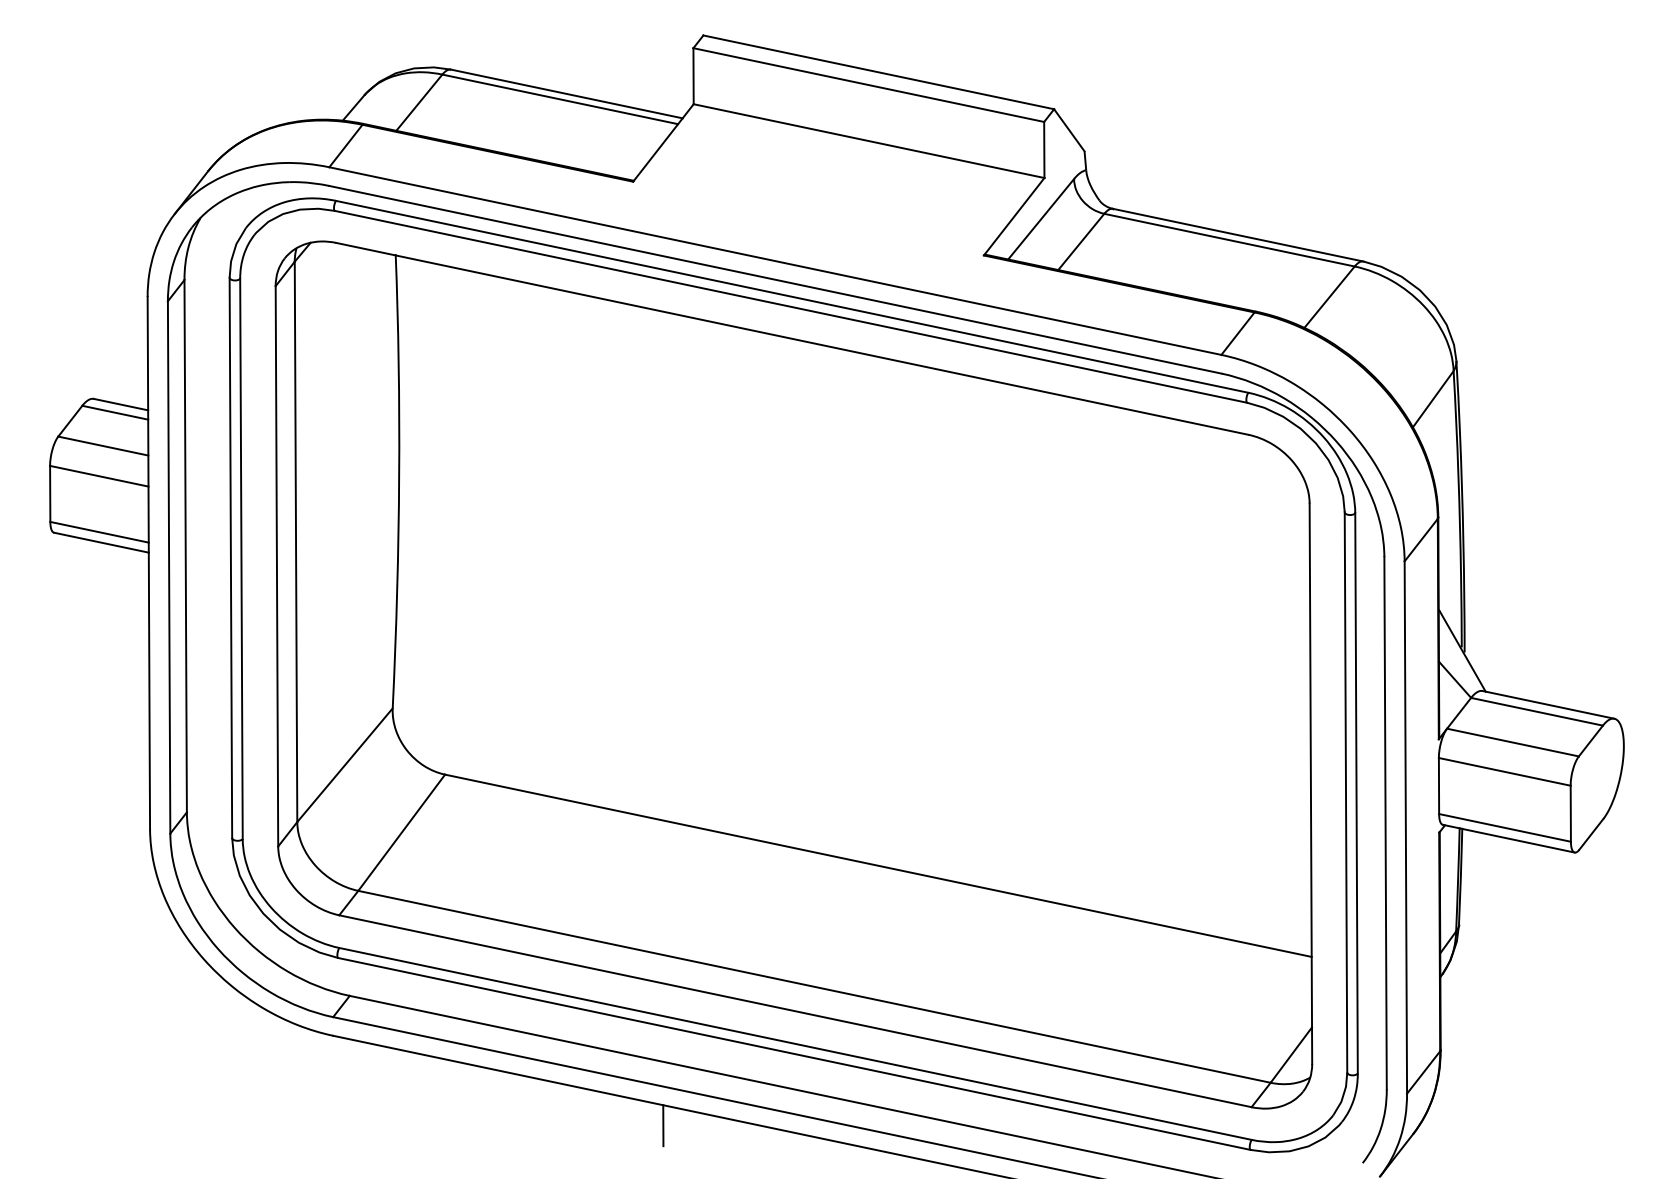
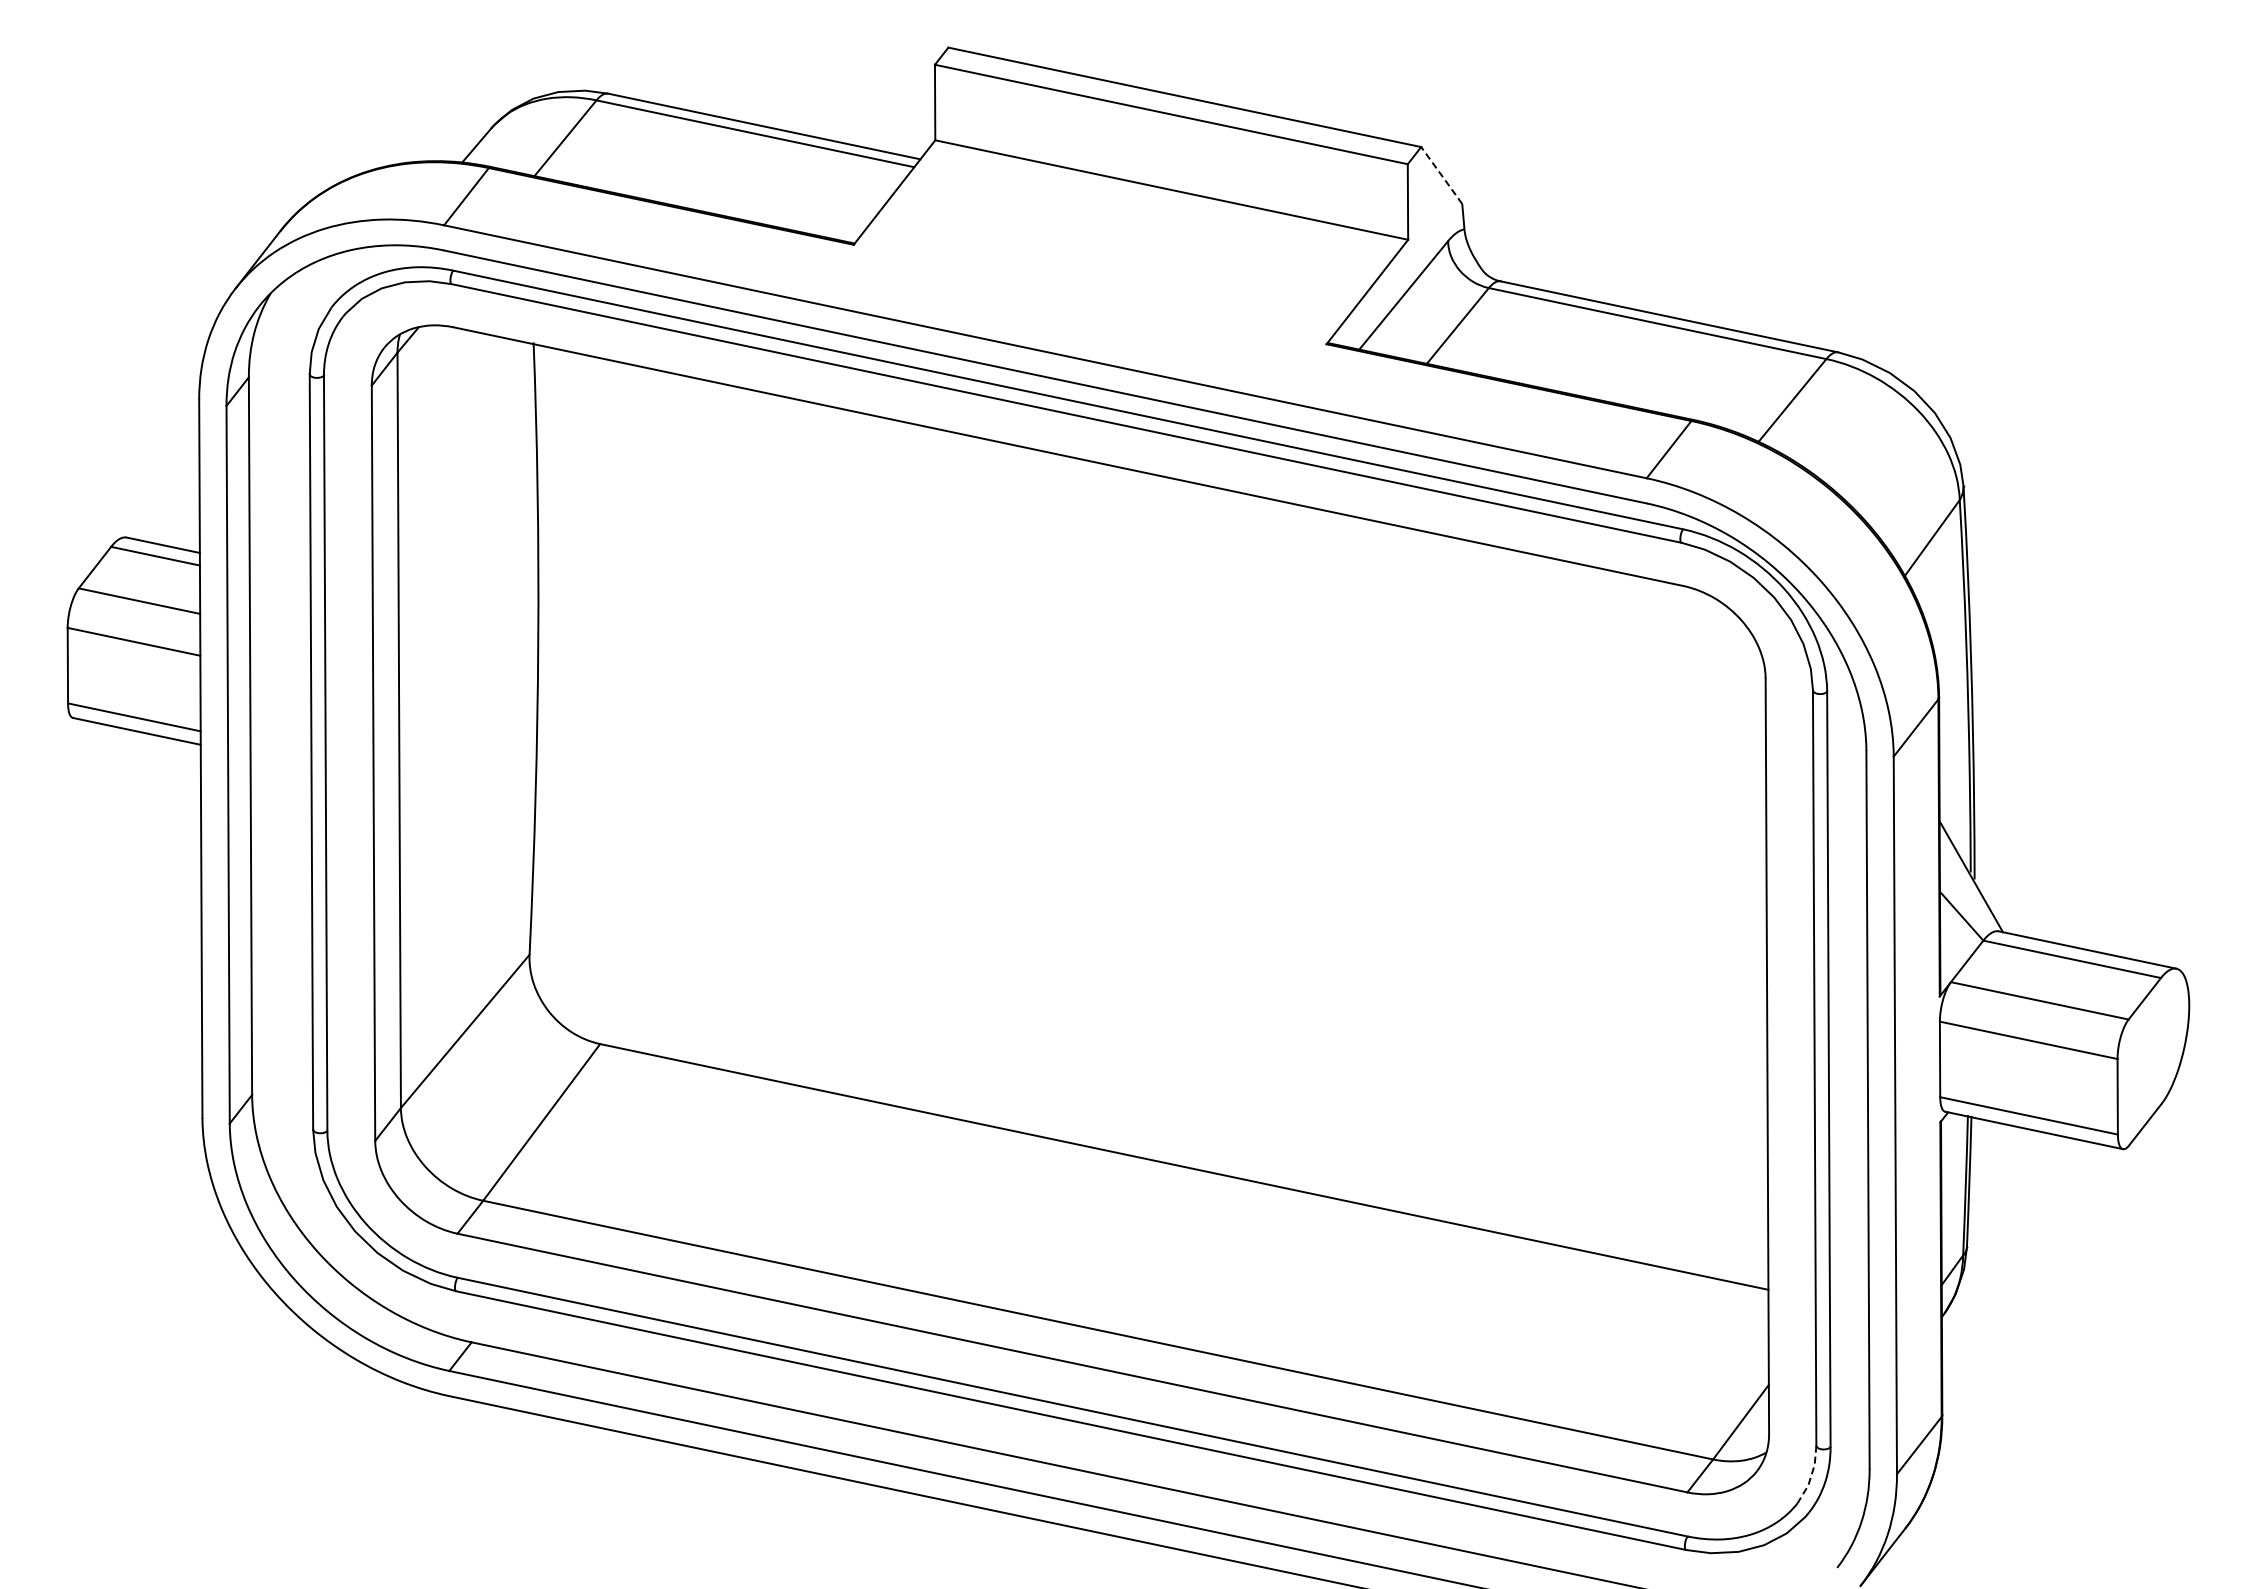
line: (1069, 130) -> (1441, 175), solid -> dashed
line: (1343, 1094) -> (1811, 1475), solid -> dashed
line: (663, 1125) -> (894, 1516), removed

